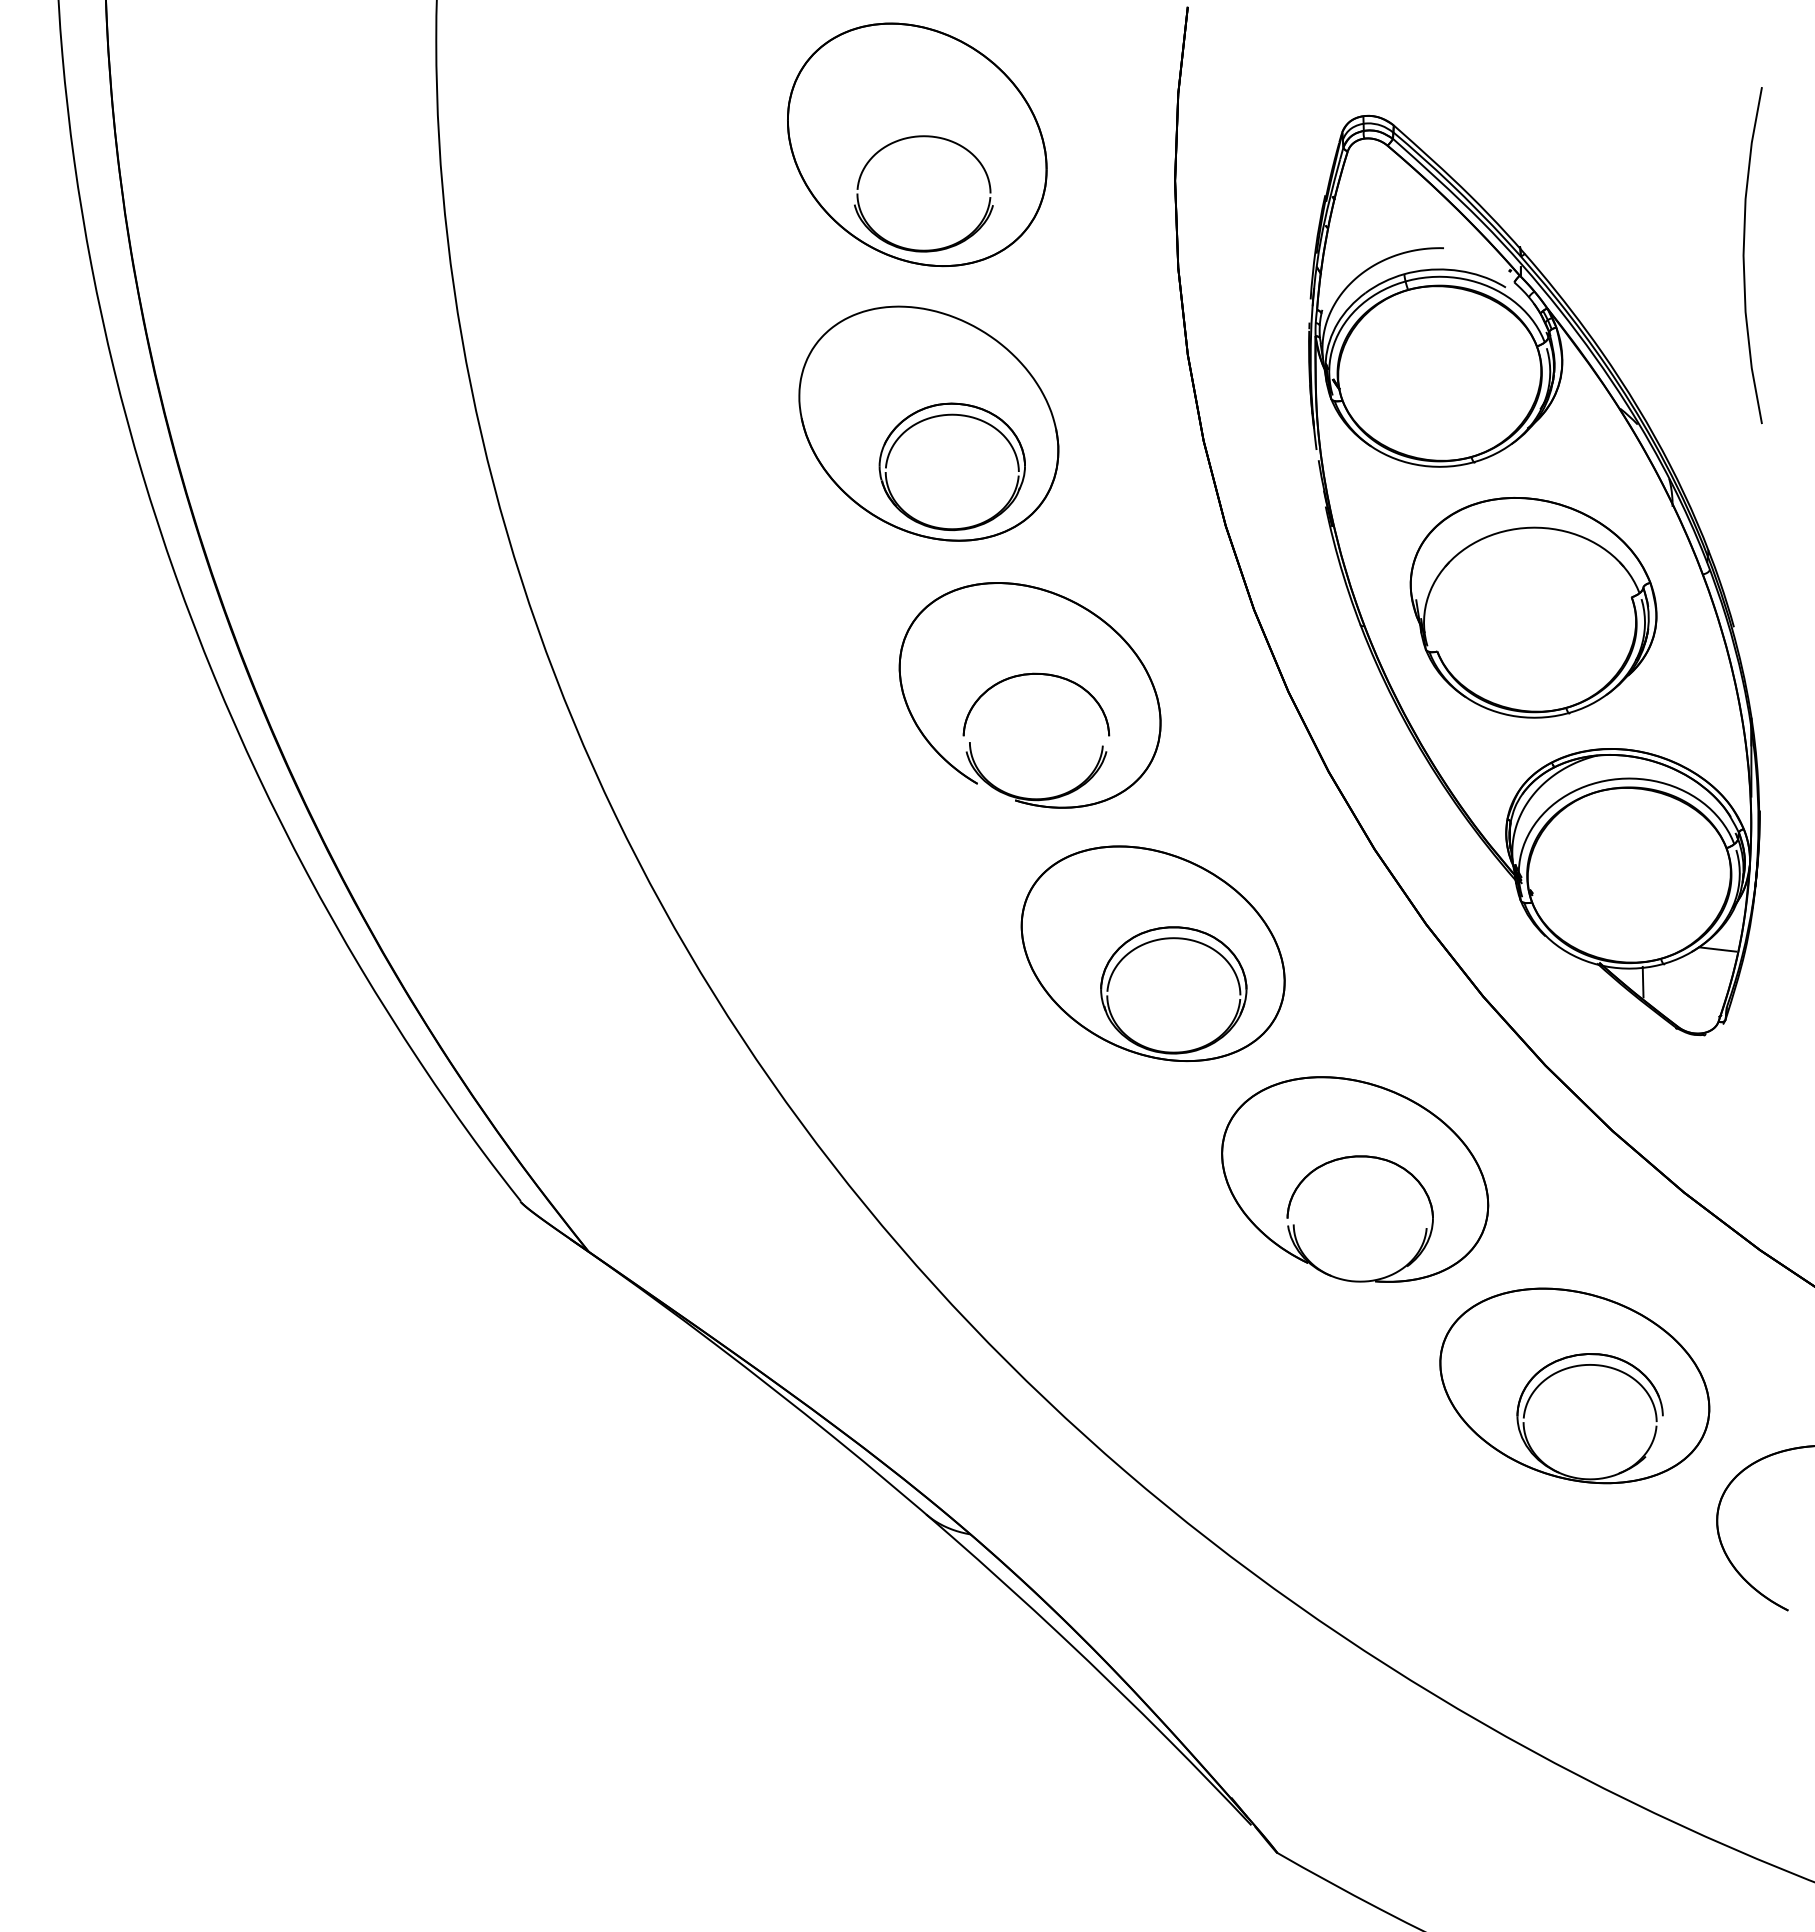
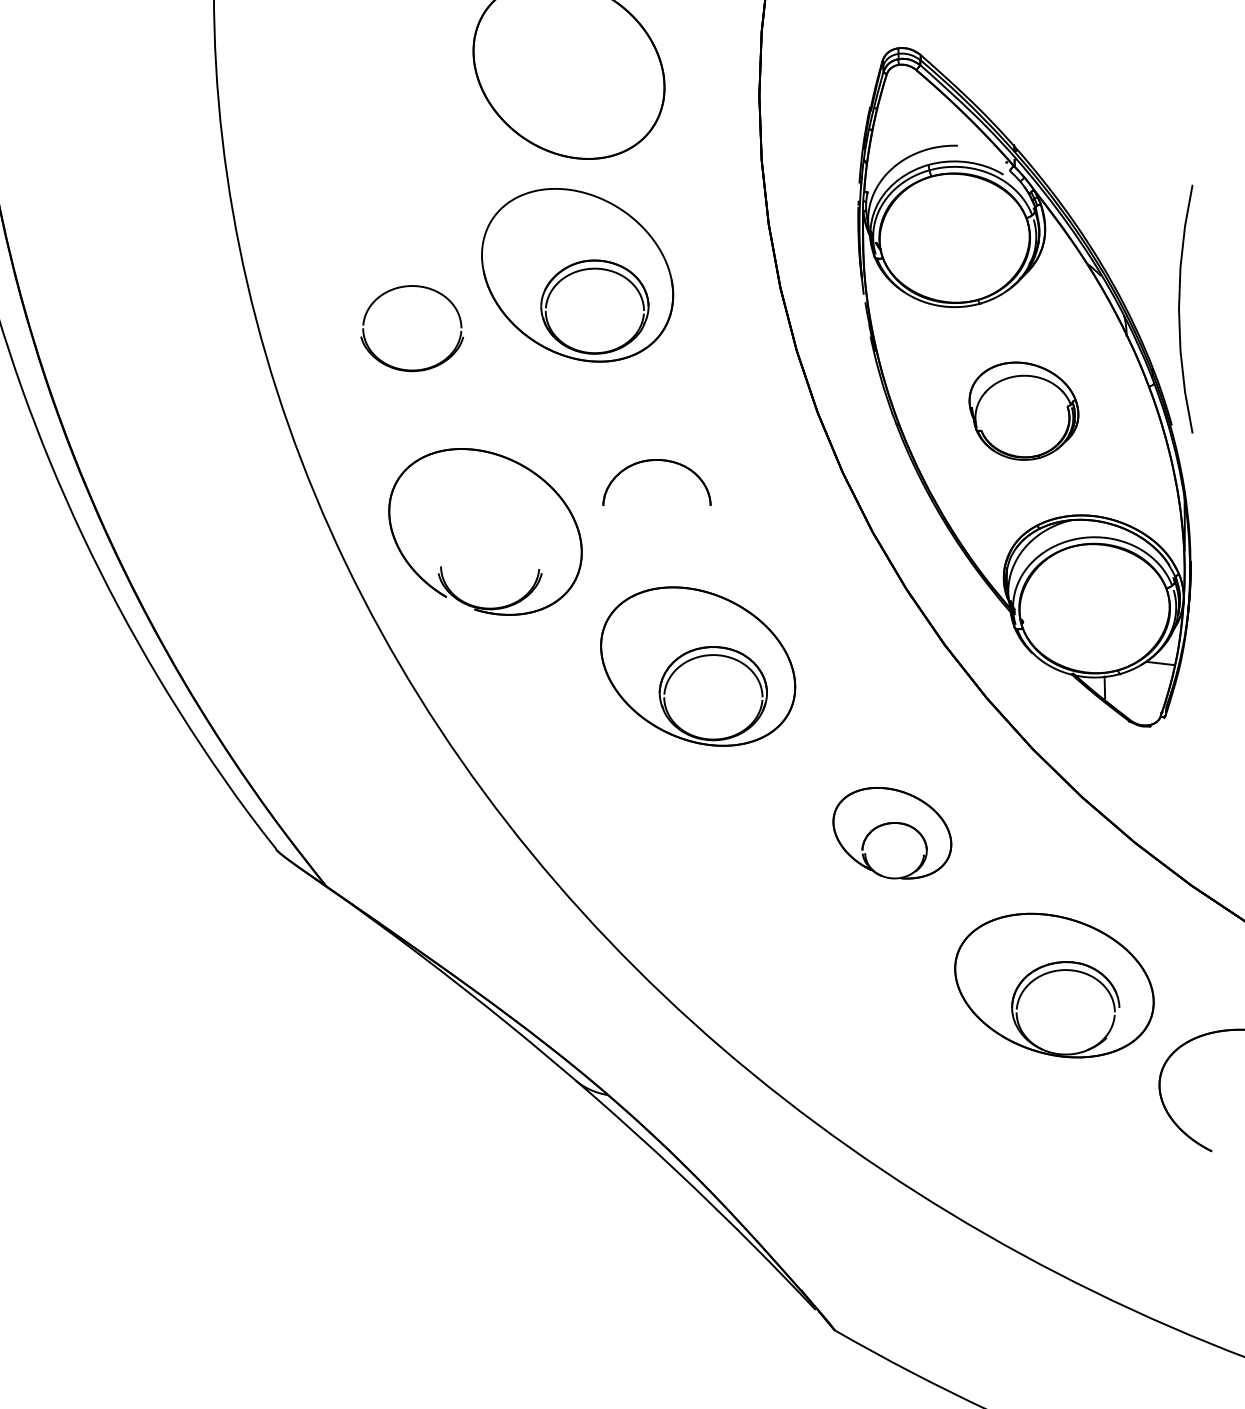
part: (923, 137) -> (411, 286), moved
curve: (1744, 255) -> (1179, 309), moved
part: (1533, 607) -> (1023, 410), size x0.6
part: (970, 742) -> (441, 566), moved
part: (1152, 953) -> (697, 666), moved
part: (1355, 1179) -> (892, 833), size x0.6

